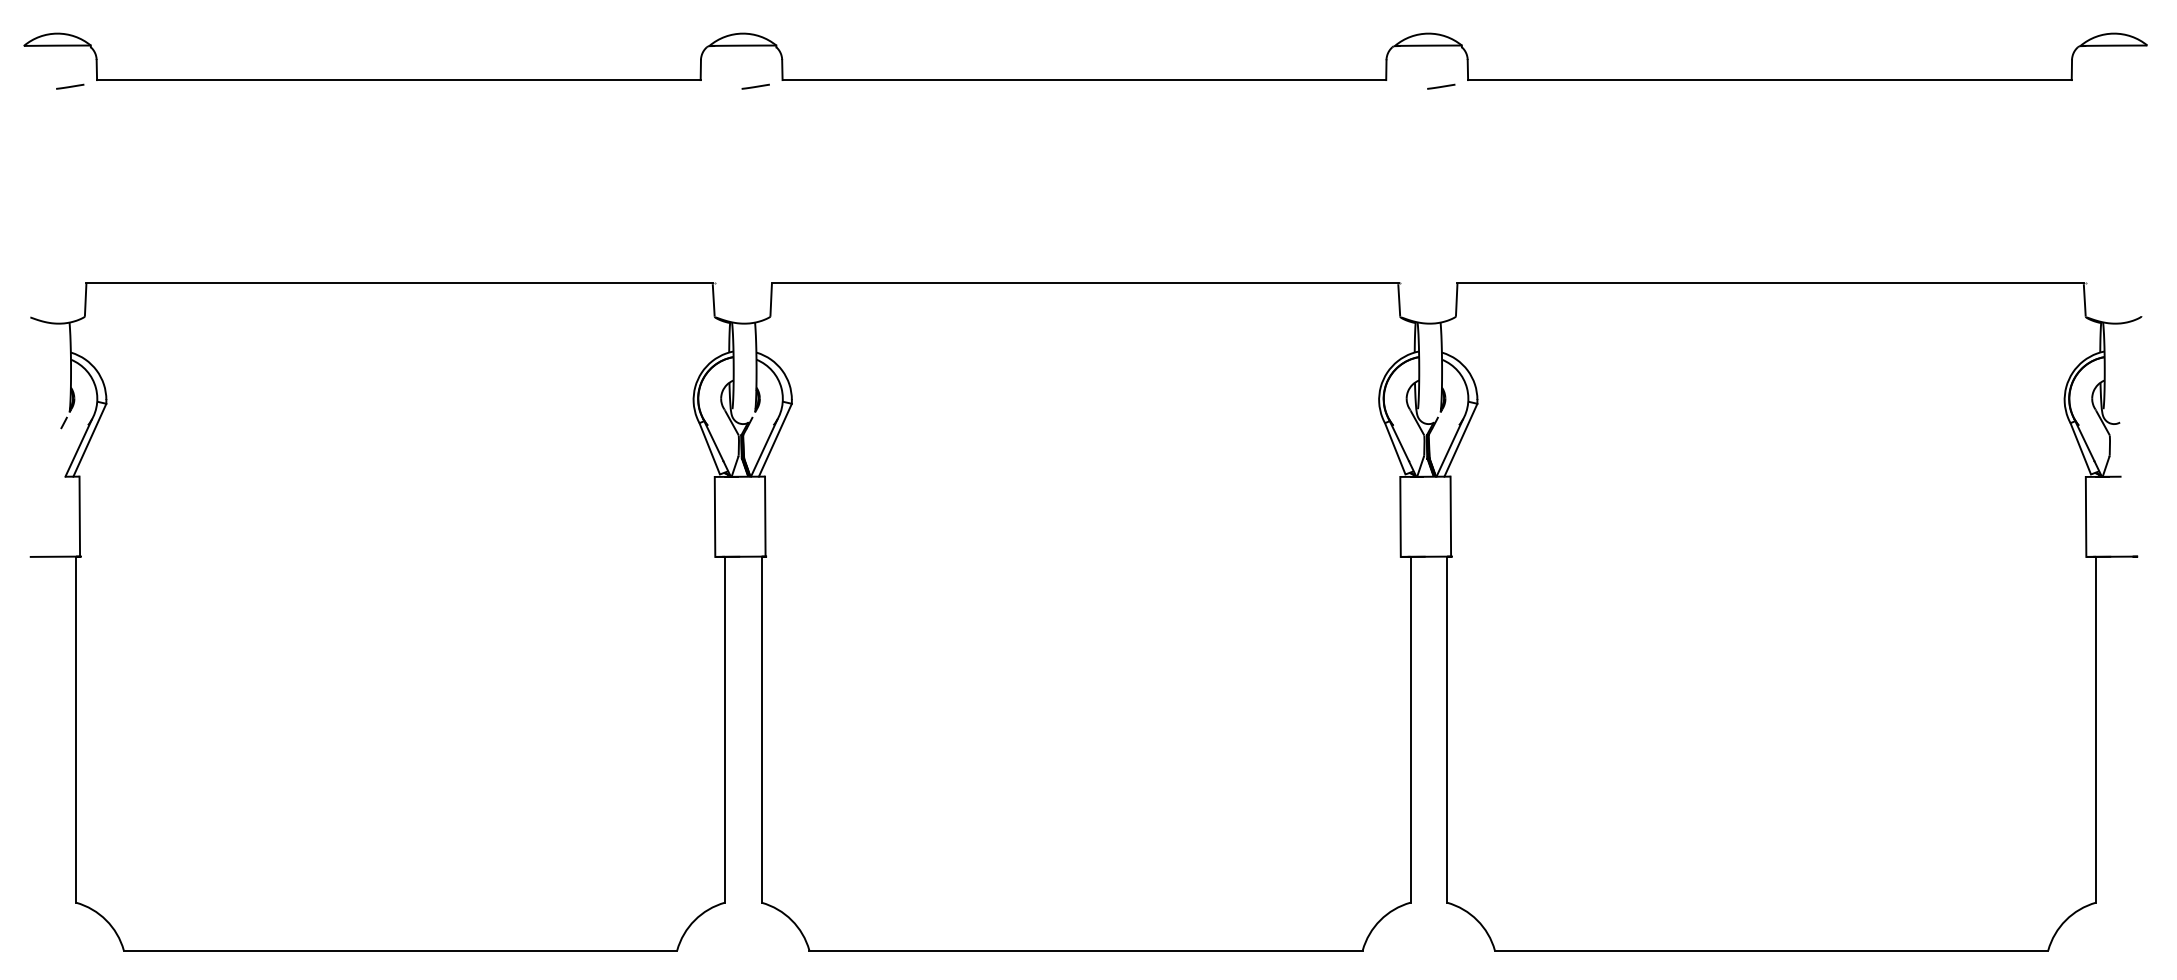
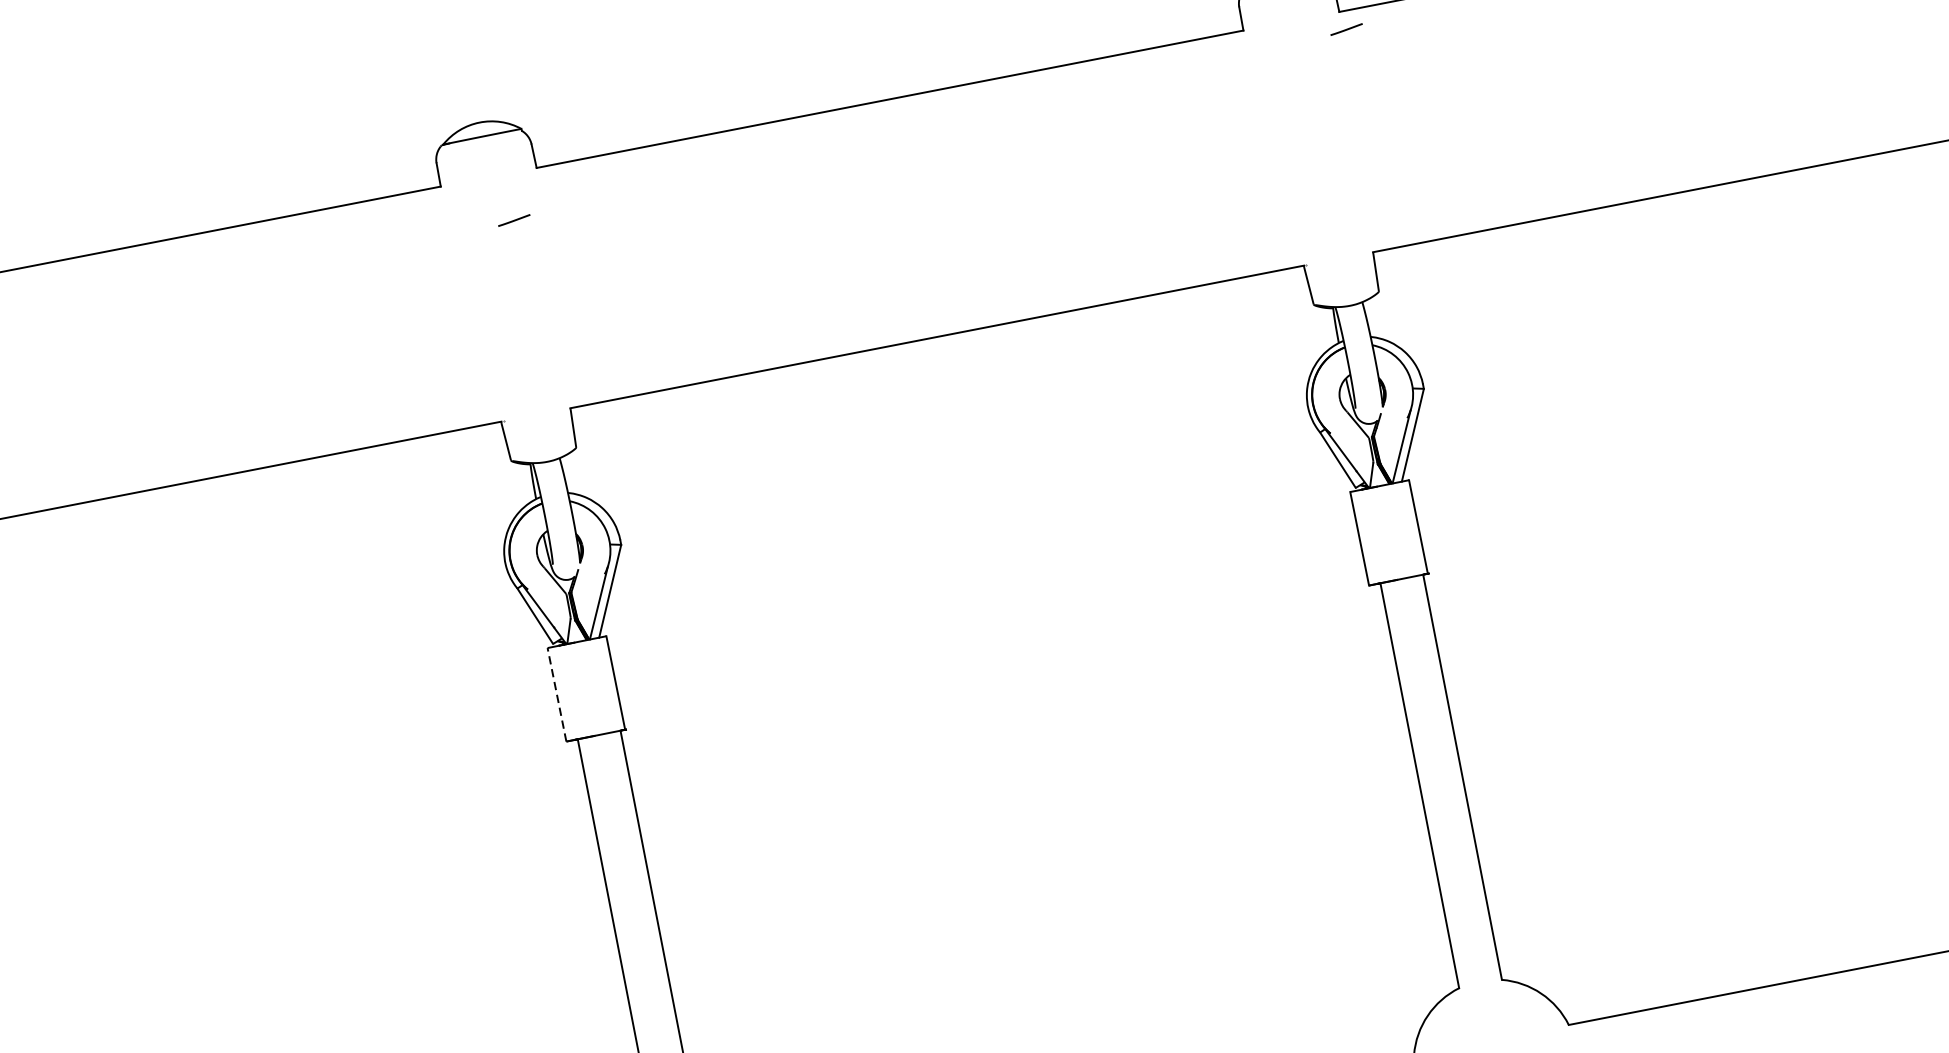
line: (755, 86) -> (513, 220), moved
line: (1441, 86) -> (1346, 29), moved
line: (715, 516) -> (557, 694), solid -> dashed

